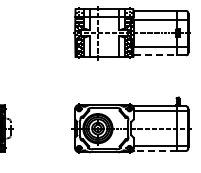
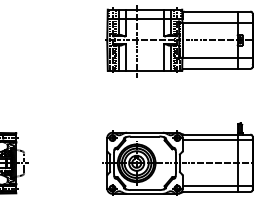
line: (155, 55) -> (210, 69), dashed -> solid
line: (155, 150) -> (210, 191), dashed -> solid

